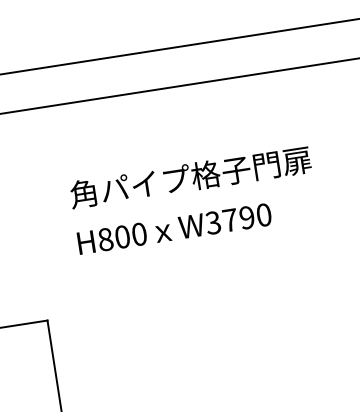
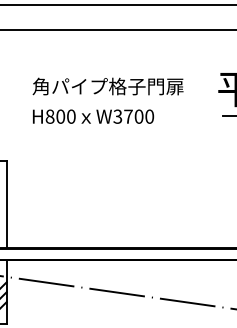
text: (246, 217) -> (138, 116), W3790 -> W3700

